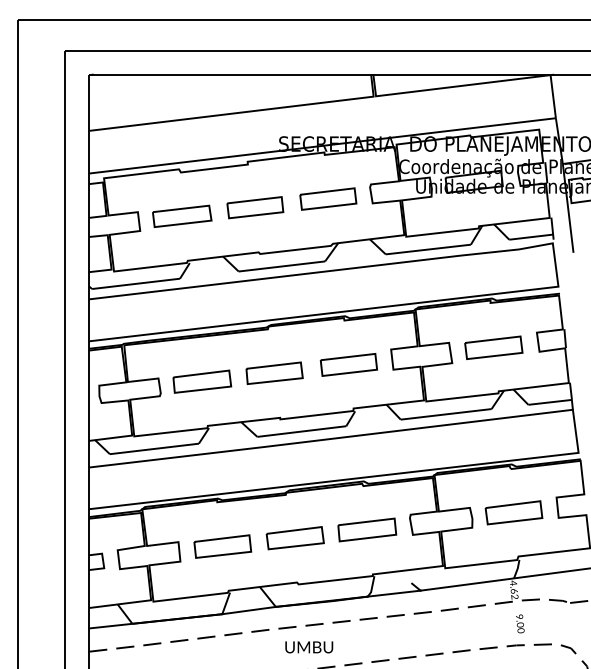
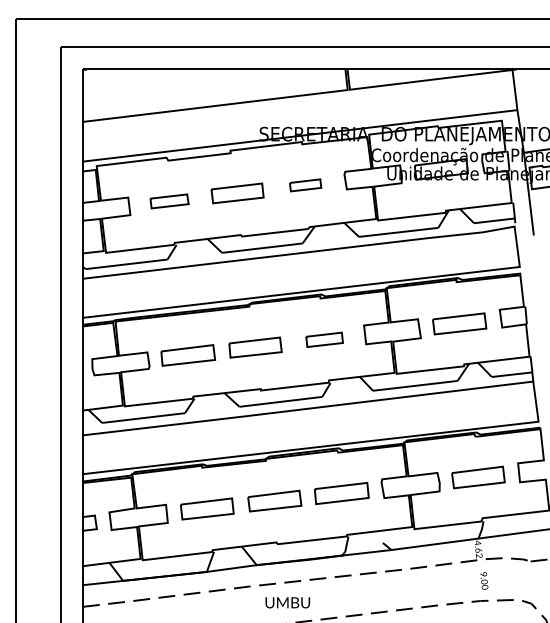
part: (328, 198) -> (305, 184), size x0.6
part: (182, 215) -> (169, 200), size x0.7
part: (348, 364) -> (324, 339), size x0.7

